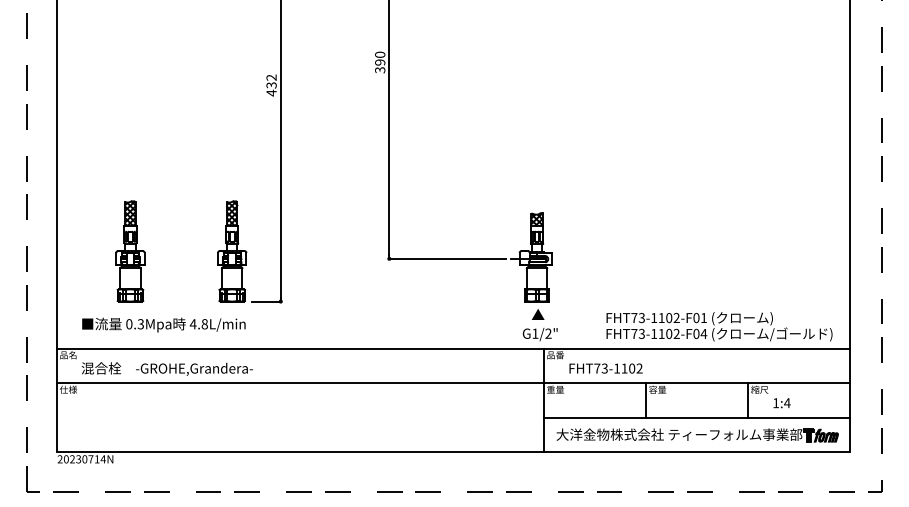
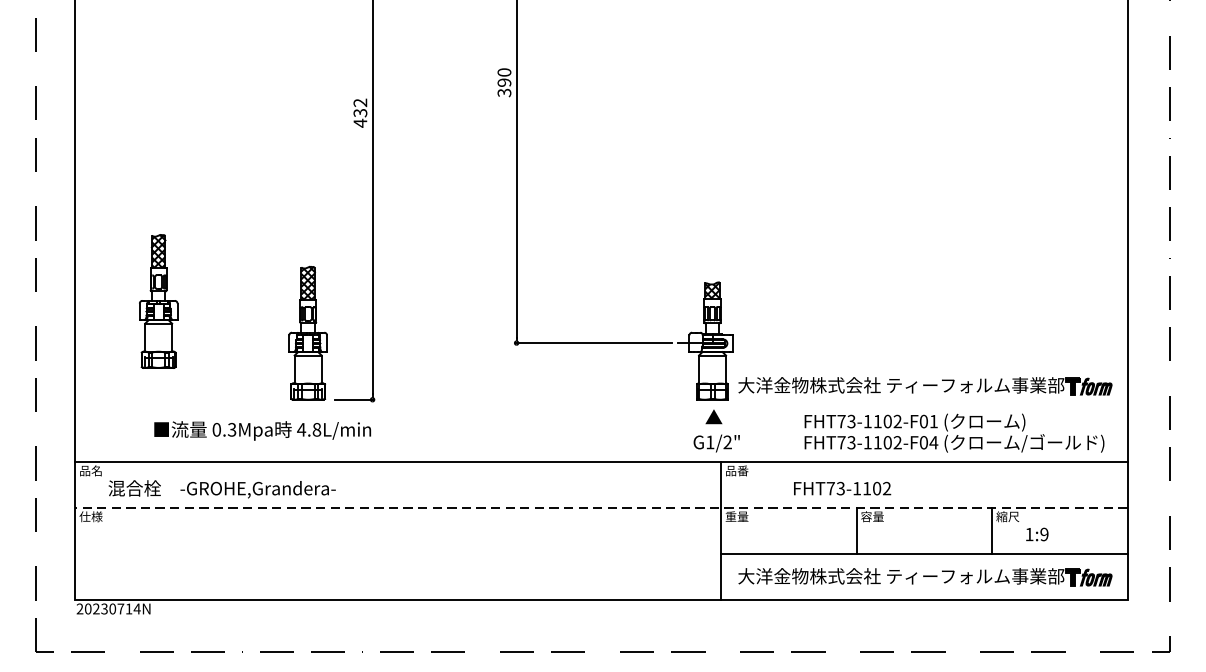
part: (130, 251) -> (158, 301), moved
part: (697, 291) -> (925, 386), added
text: (163, 324) -> (262, 430), moved
text: (605, 368) -> (841, 488), moved
line: (453, 383) -> (601, 508), solid -> dashed
text: (787, 403) -> (1044, 534), 1:4 -> 1:9

